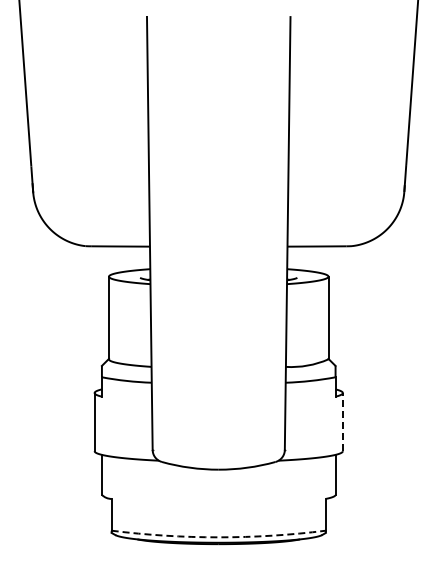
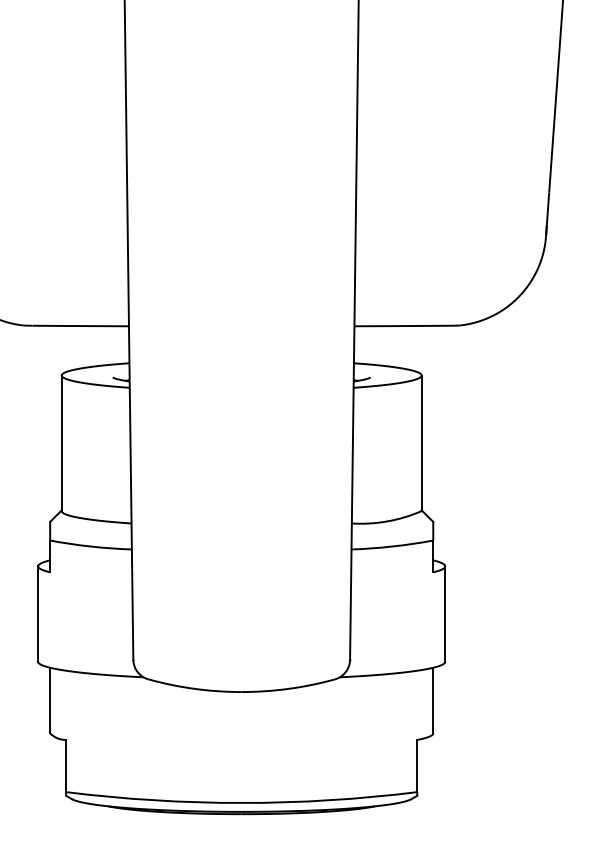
line: (342, 421) -> (444, 613), dashed -> solid
arc: (218, 537) -> (241, 803), dashed -> solid

